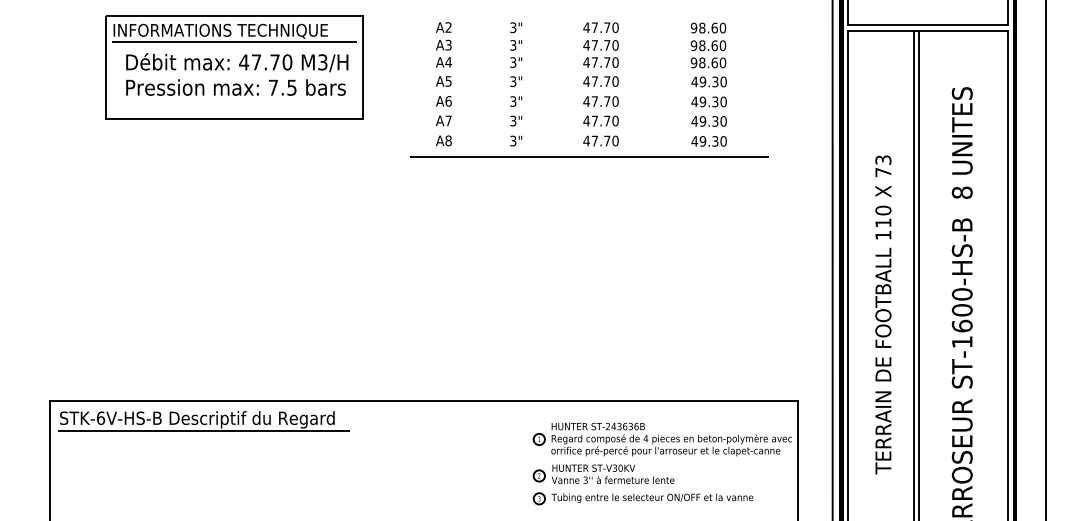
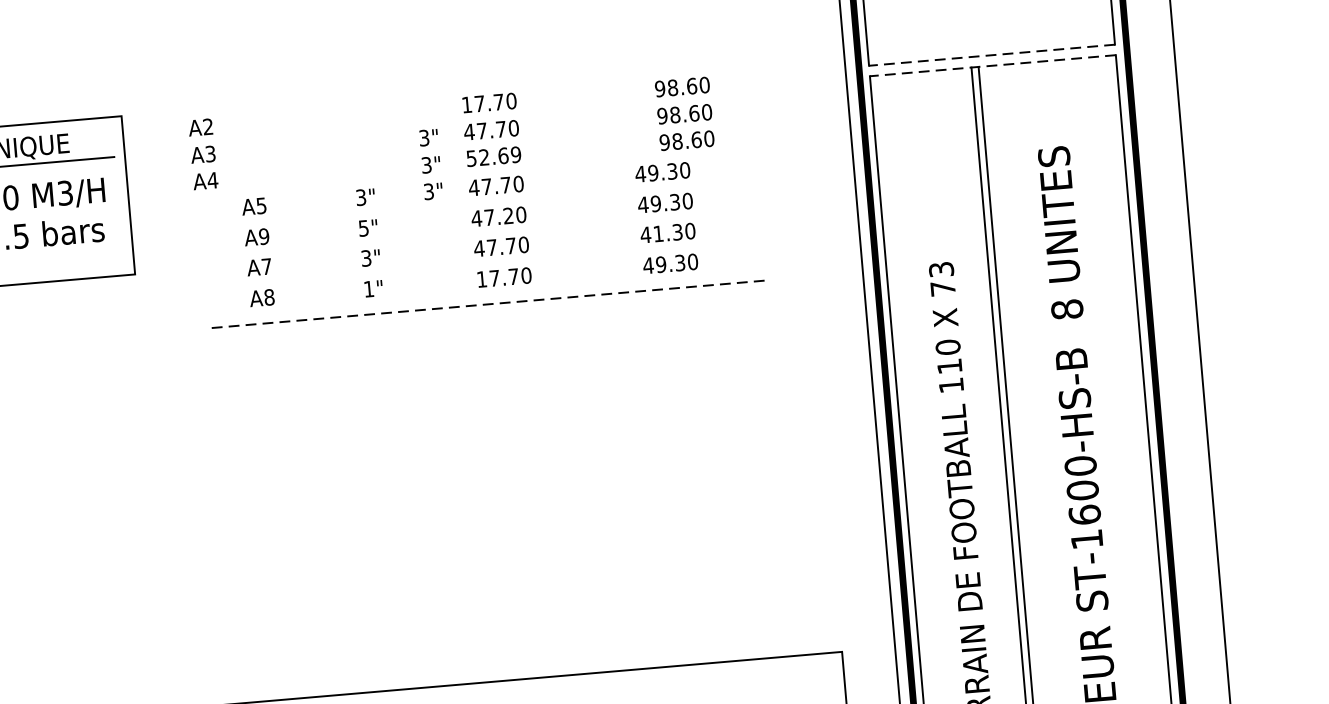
line: (927, 24) -> (991, 54), solid -> dashed
text: (586, 27) -> (466, 104), 47.70 -> 17.70
line: (927, 31) -> (992, 65), solid -> dashed
text: (443, 44) -> (202, 153), moved
text: (516, 44) -> (431, 163), moved
text: (708, 45) -> (684, 113), moved
text: (600, 62) -> (492, 156), 47.70 -> 52.69
text: (513, 100) -> (363, 226), 3" -> 5"
text: (448, 101) -> (263, 236), A6 -> A9
text: (607, 101) -> (508, 215), 47.70 -> 47.20
text: (702, 121) -> (657, 234), 49.30 -> 41.30
text: (513, 140) -> (369, 288), 3" -> 1"
text: (586, 140) -> (481, 278), 47.70 -> 17.70
line: (589, 157) -> (488, 304), solid -> dashed

